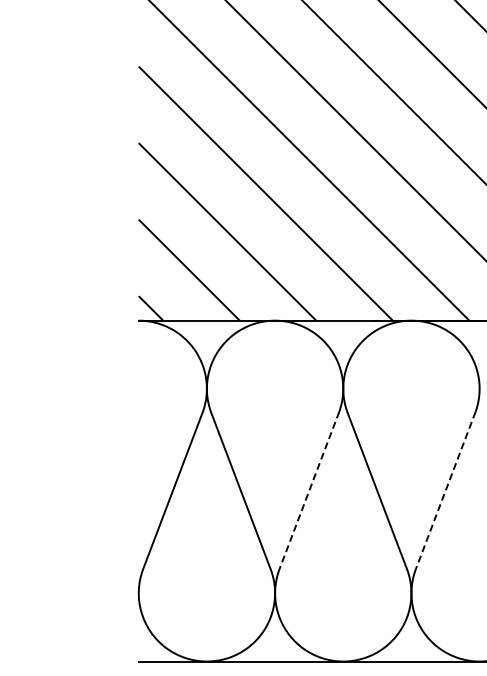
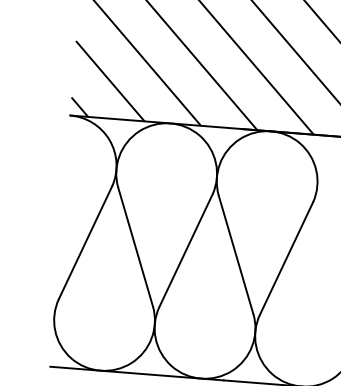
line: (309, 490) -> (186, 250), dashed -> solid
line: (445, 490) -> (286, 258), dashed -> solid

